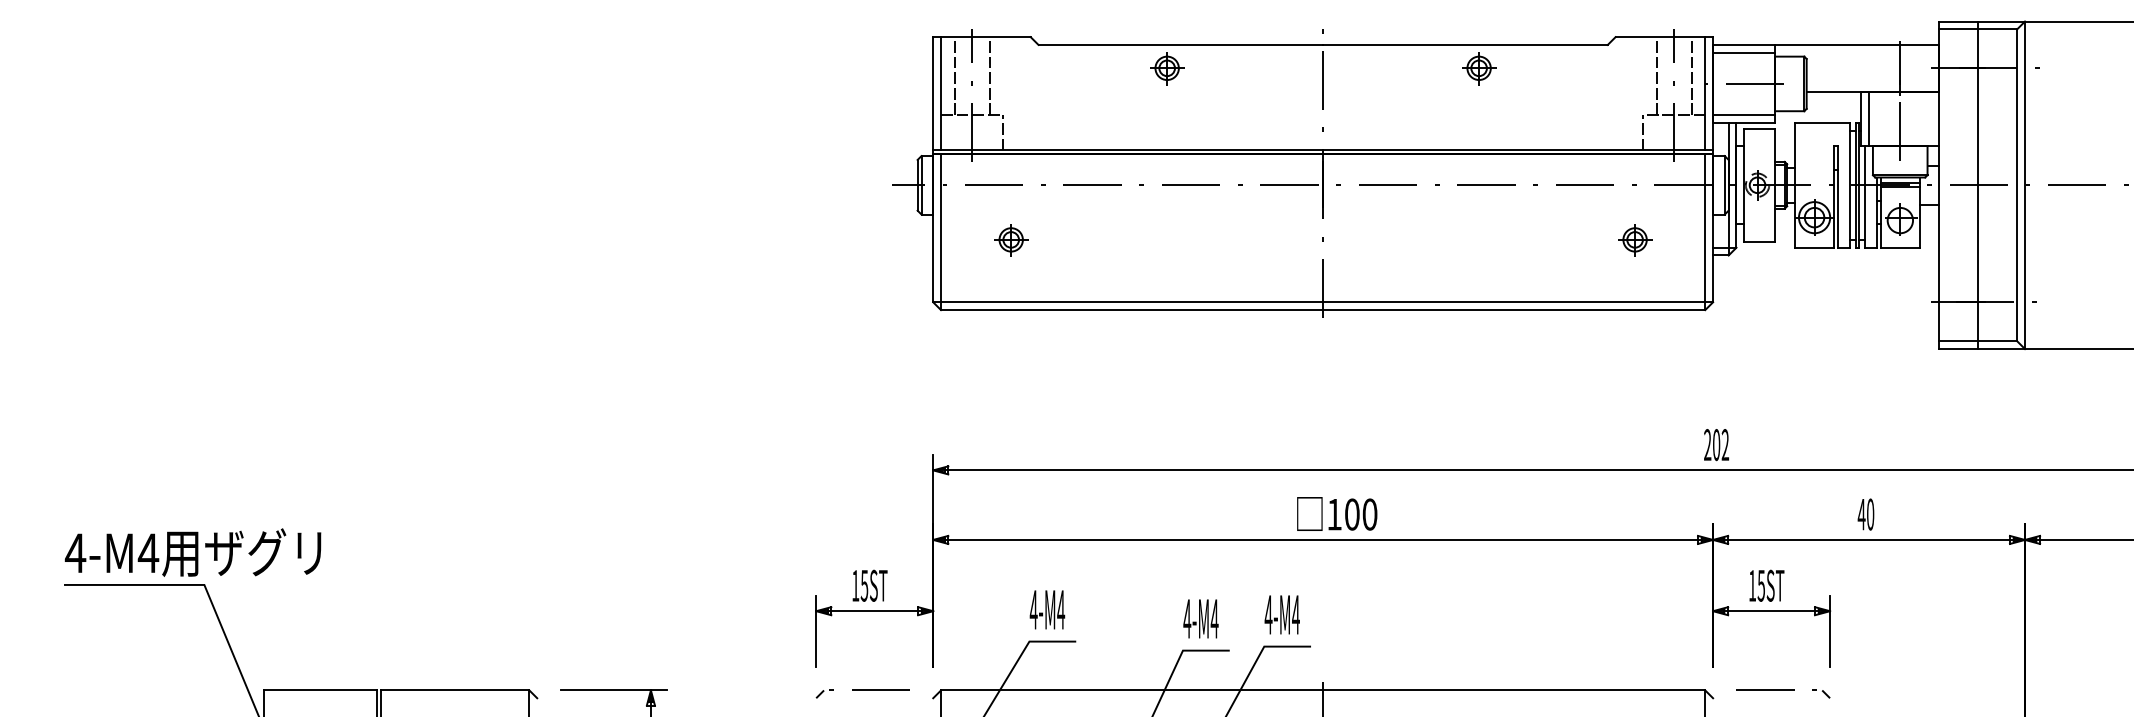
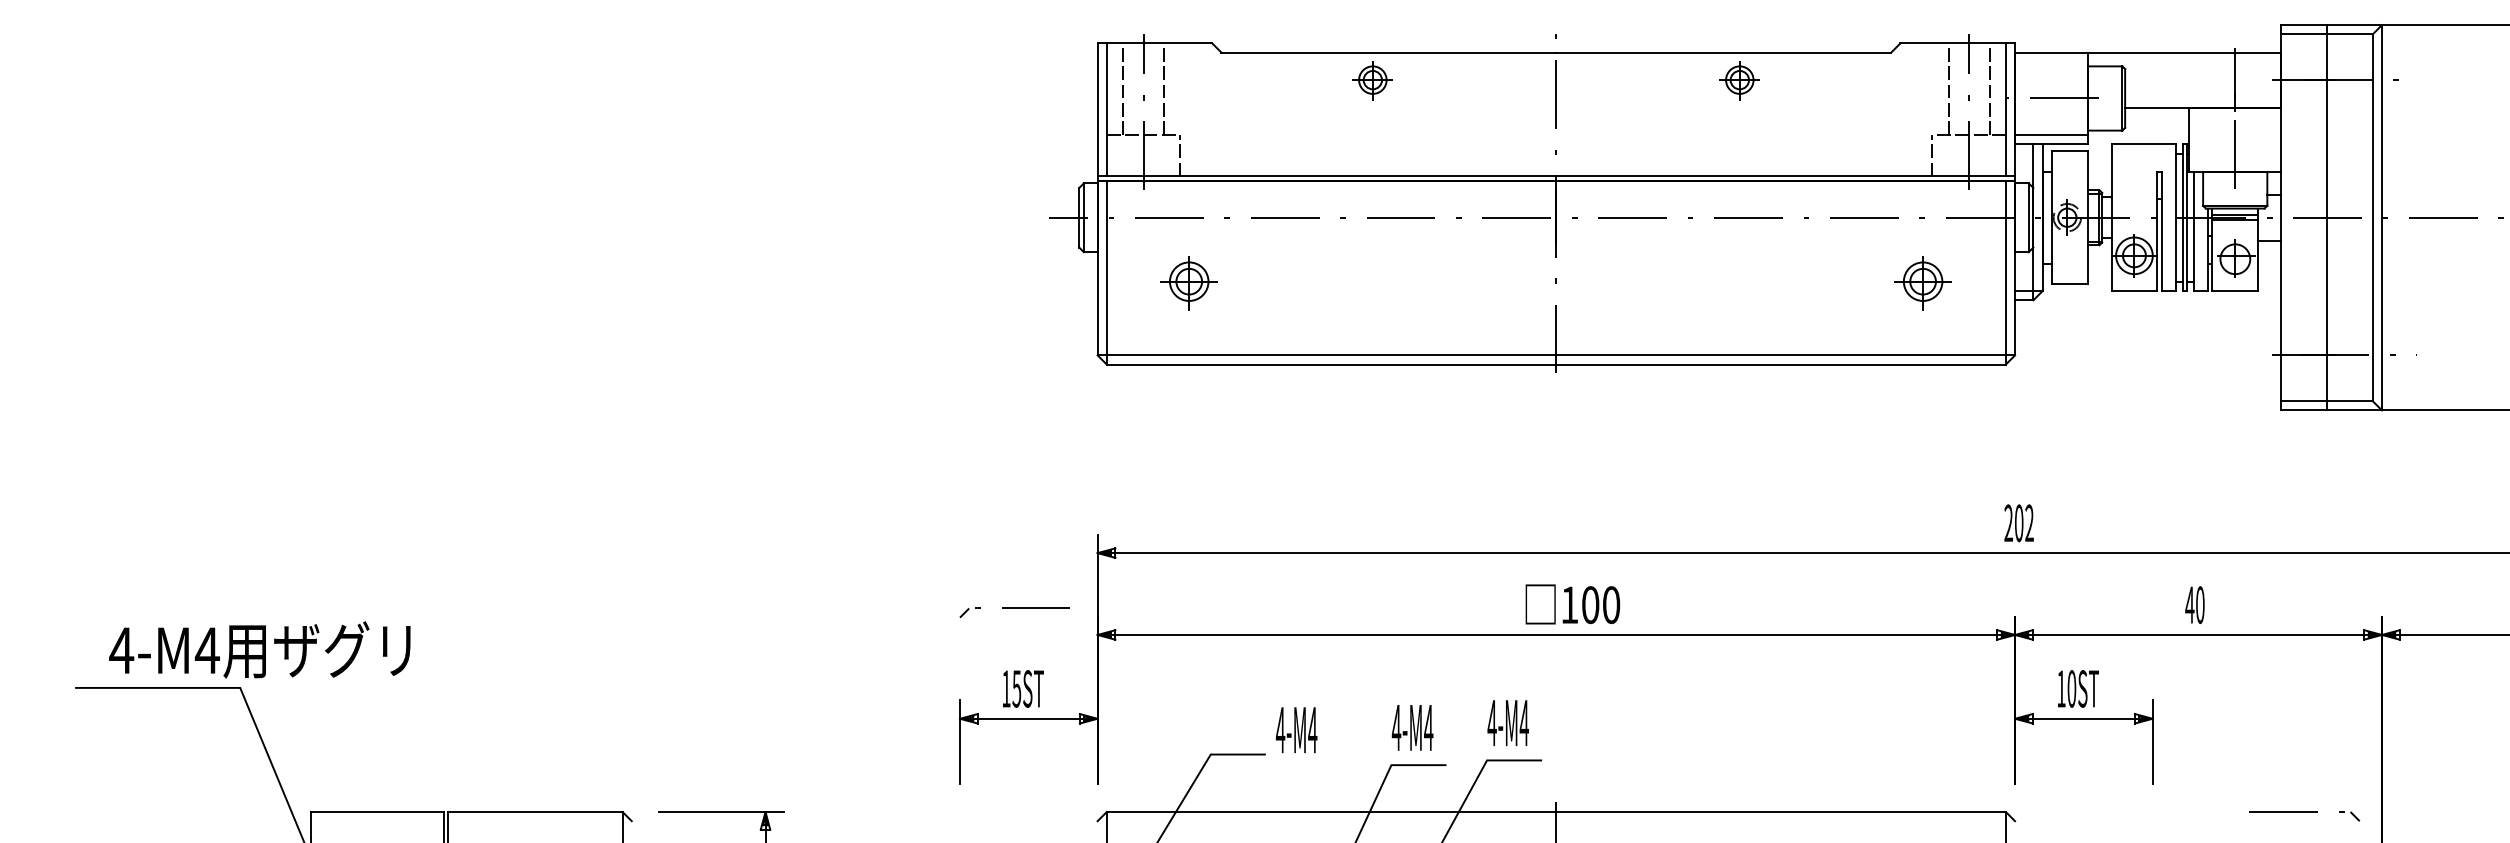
line: (1744, 52) -> (2052, 61), removed
line: (1869, 118) -> (2199, 139), removed
part: (1011, 240) -> (1189, 282), size x1.4
part: (1635, 240) -> (1923, 282), size x1.4
text: (192, 552) -> (259, 649), moved
text: (1761, 585) -> (2072, 688), 15ST -> 10ST
text: (1047, 609) -> (1296, 729), moved
part: (862, 693) -> (1014, 612), moved
part: (1783, 693) -> (2304, 815), moved

